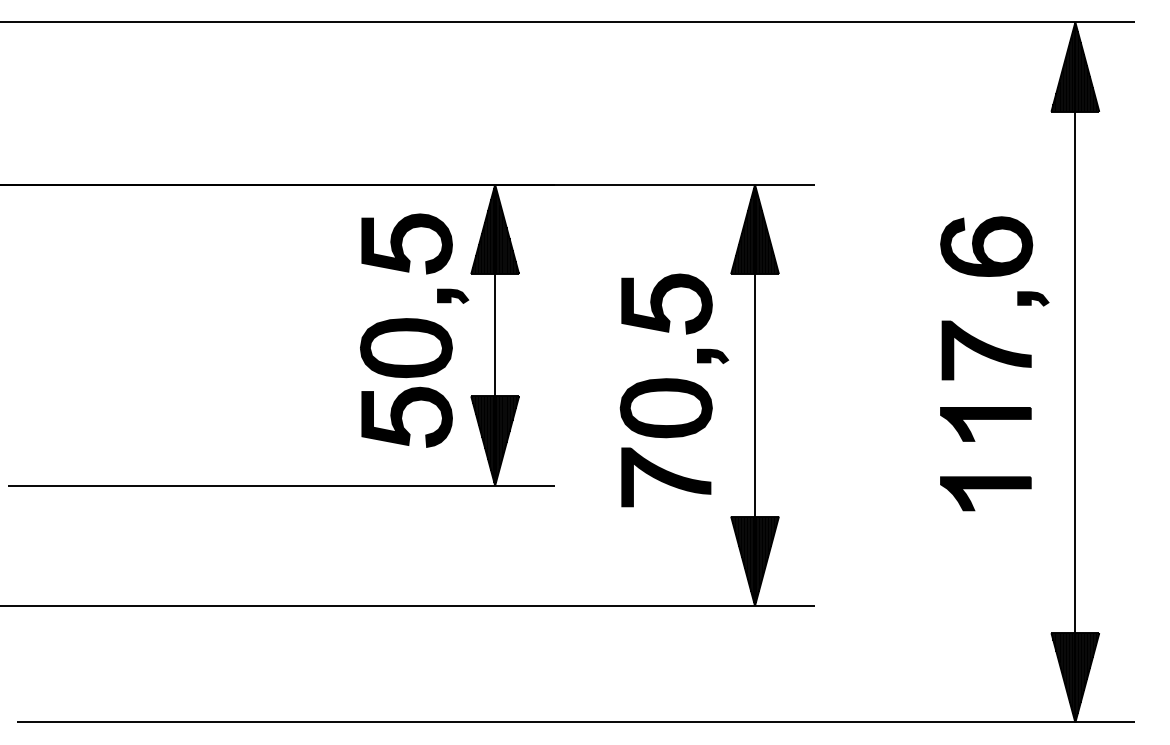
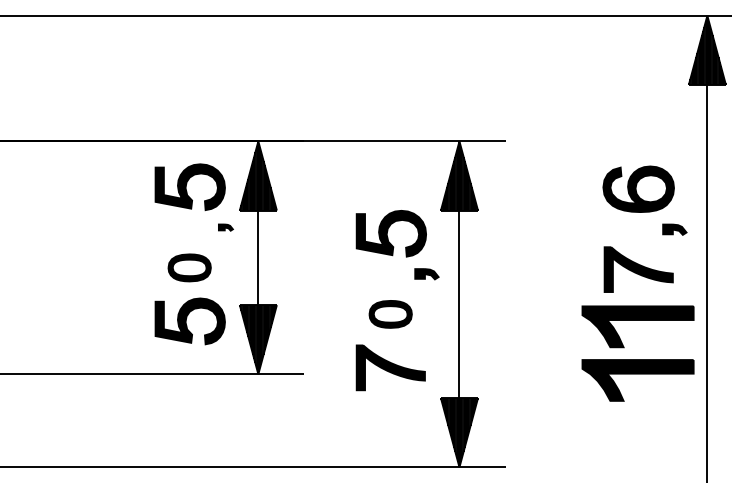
part: (453, 295) -> (226, 227), size x0.6
part: (406, 348) -> (189, 268), size x0.6
part: (665, 408) -> (390, 314), size x0.6
part: (985, 424) -> (637, 326), size x1.6
part: (985, 493) -> (637, 380), size x1.6

